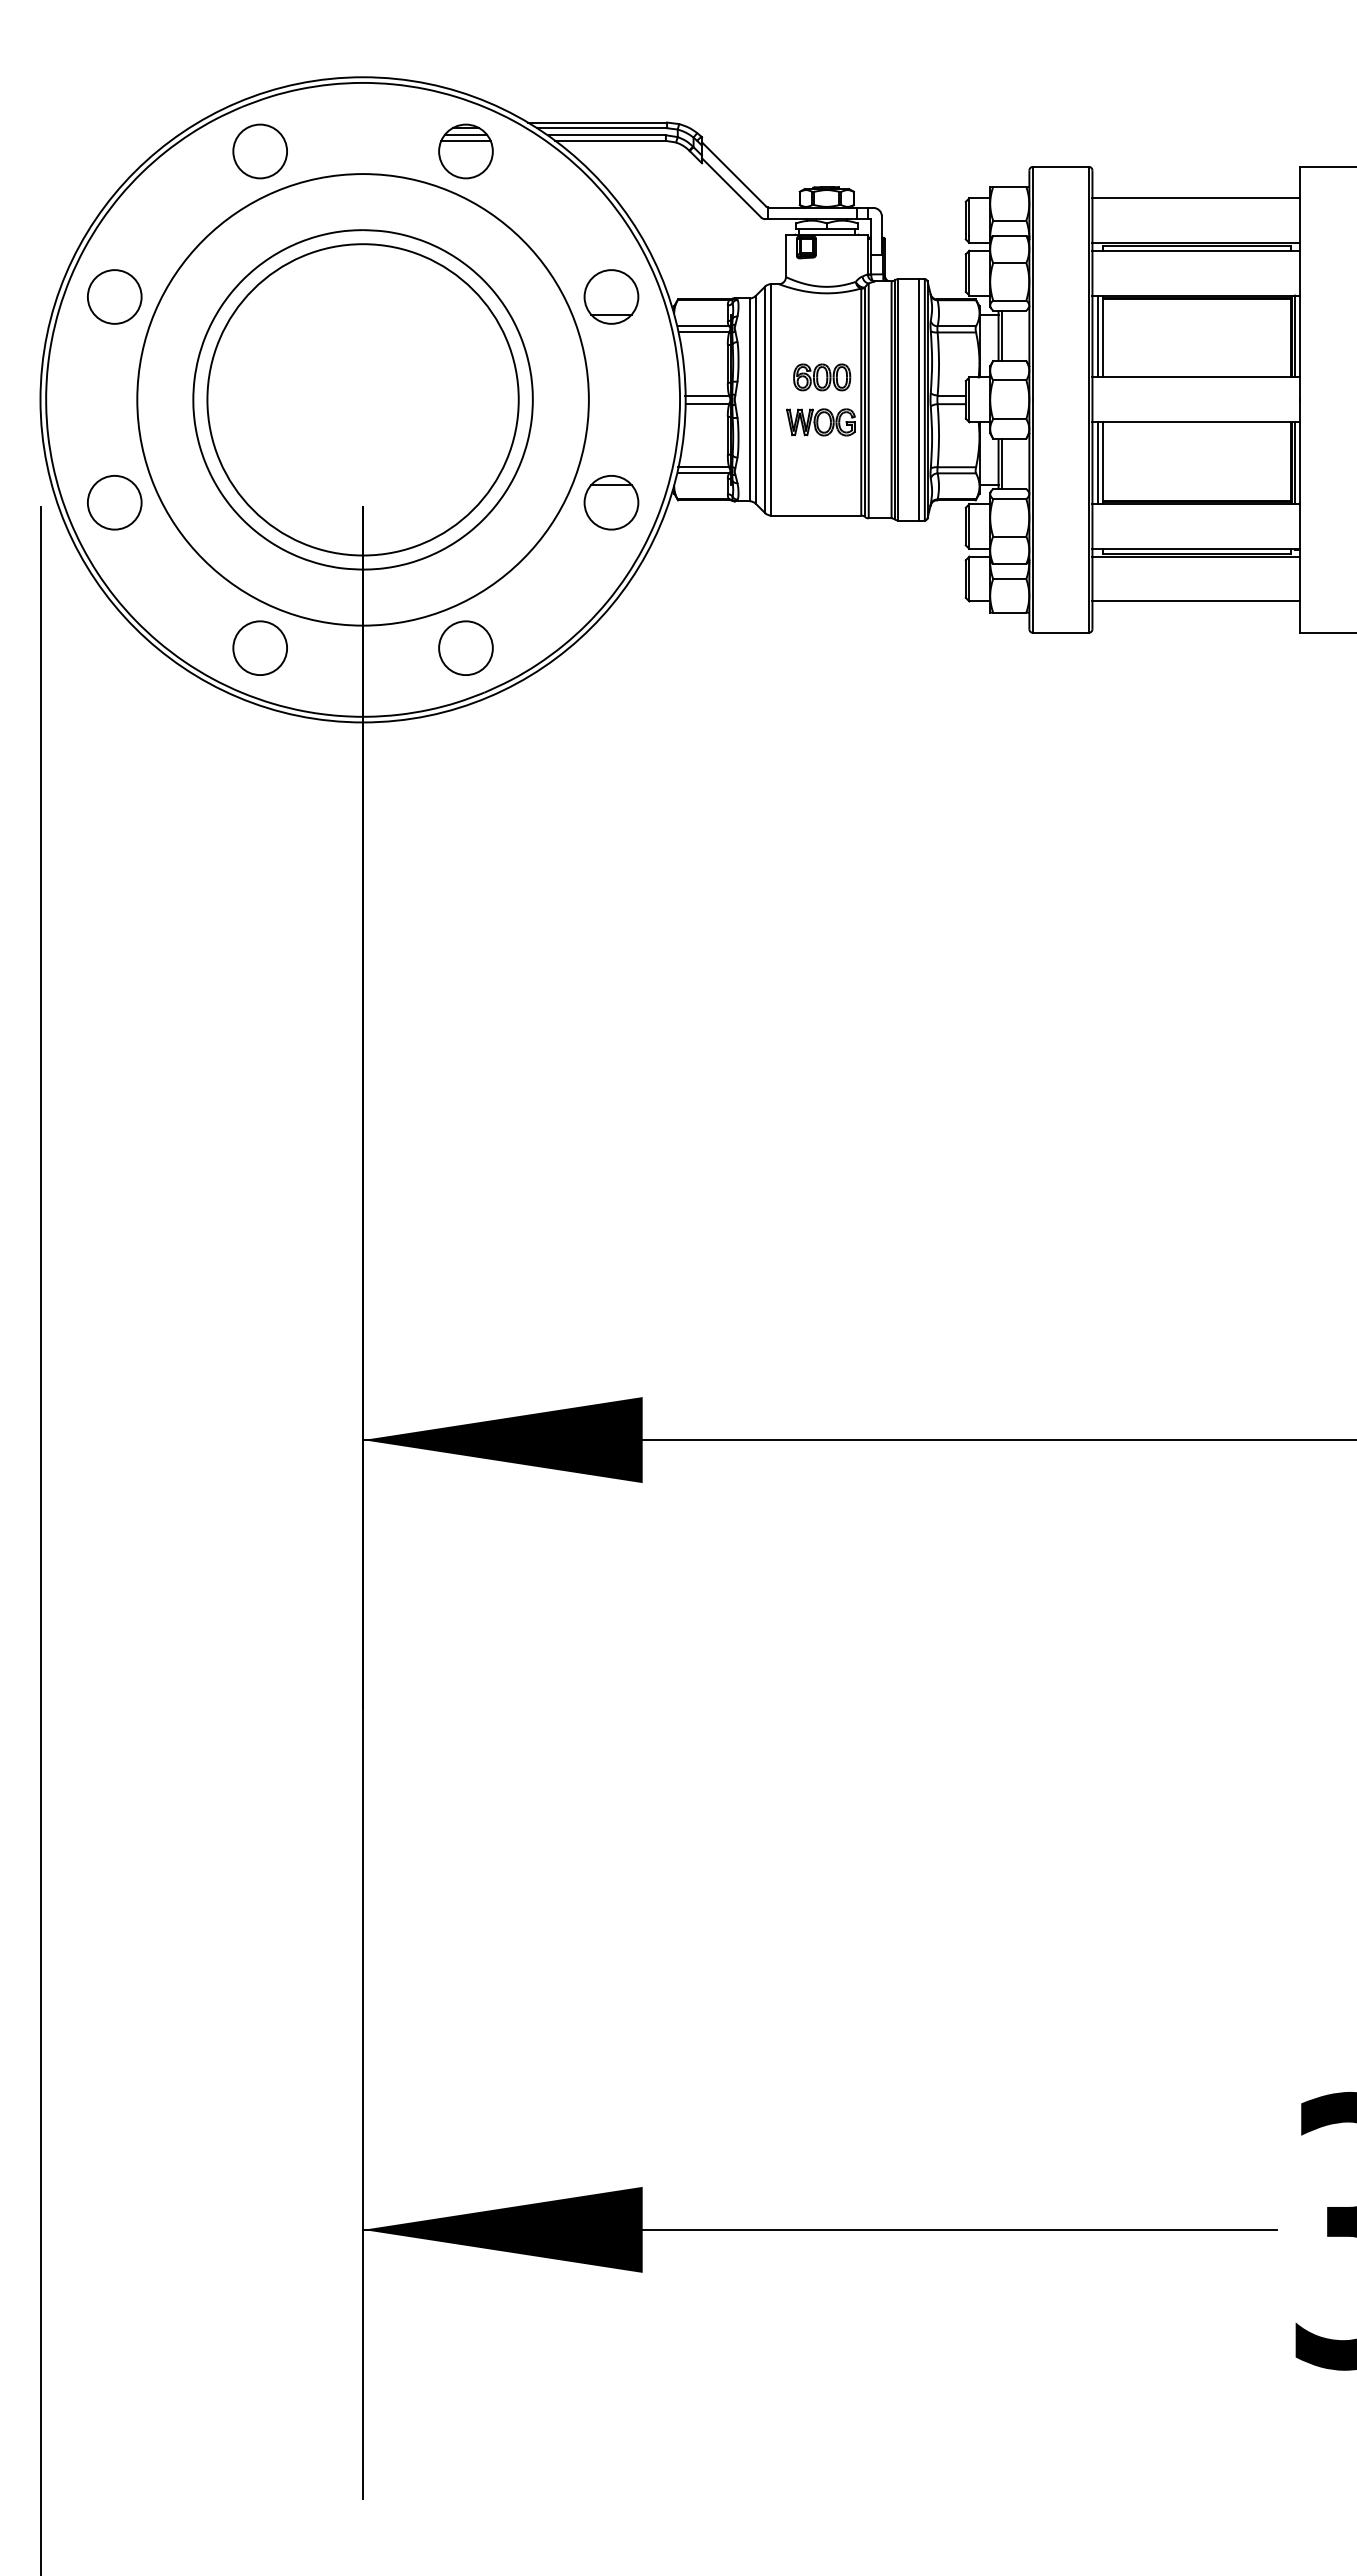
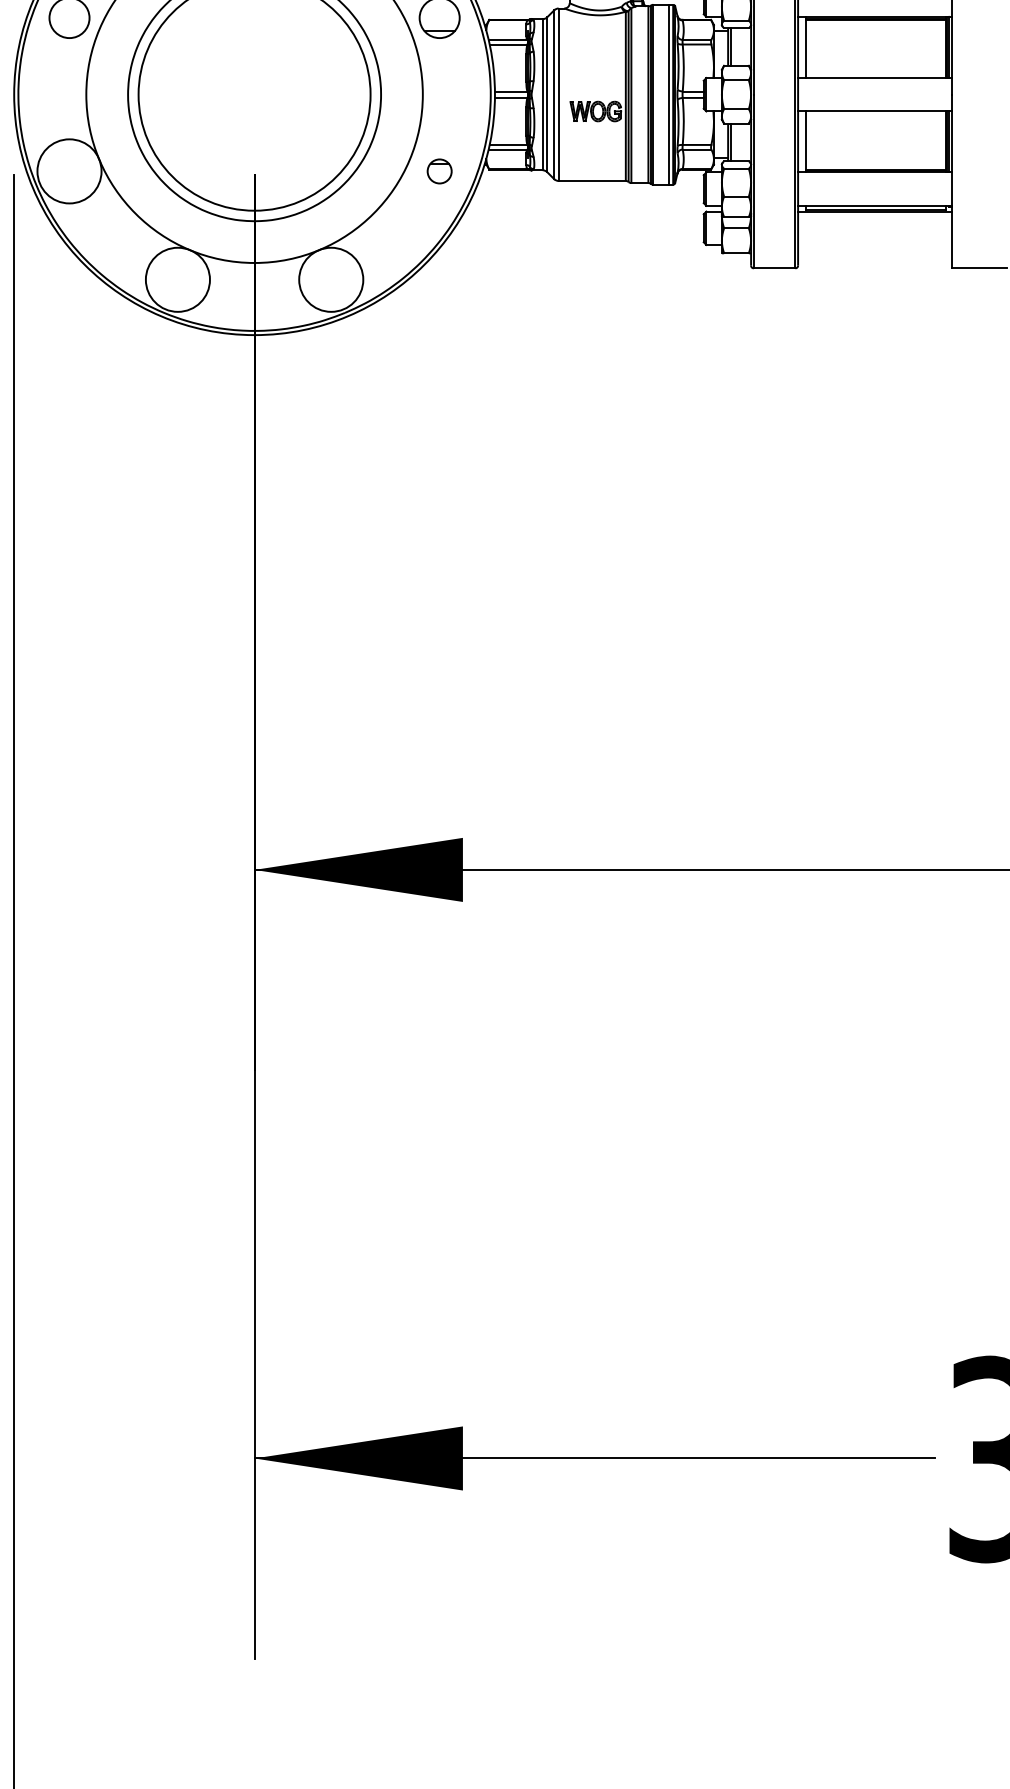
line: (1098, 336) -> (802, 47), removed
part: (822, 377) -> (596, 78), removed
line: (1098, 463) -> (802, 142), removed
circle: (114, 502) -> (69, 171), size x1.6
part: (611, 502) -> (439, 171), size x0.6
line: (1195, 601) -> (874, 244), removed
circle: (260, 648) -> (178, 280), size x1.6
circle: (465, 648) -> (330, 280), size x1.6

